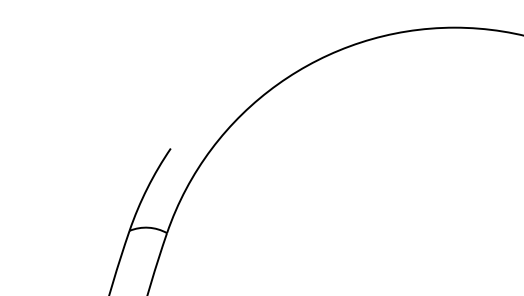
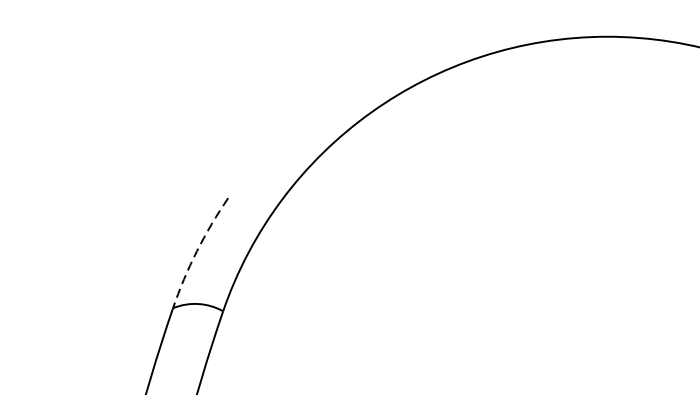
arc: (147, 188) -> (197, 251), solid -> dashed

